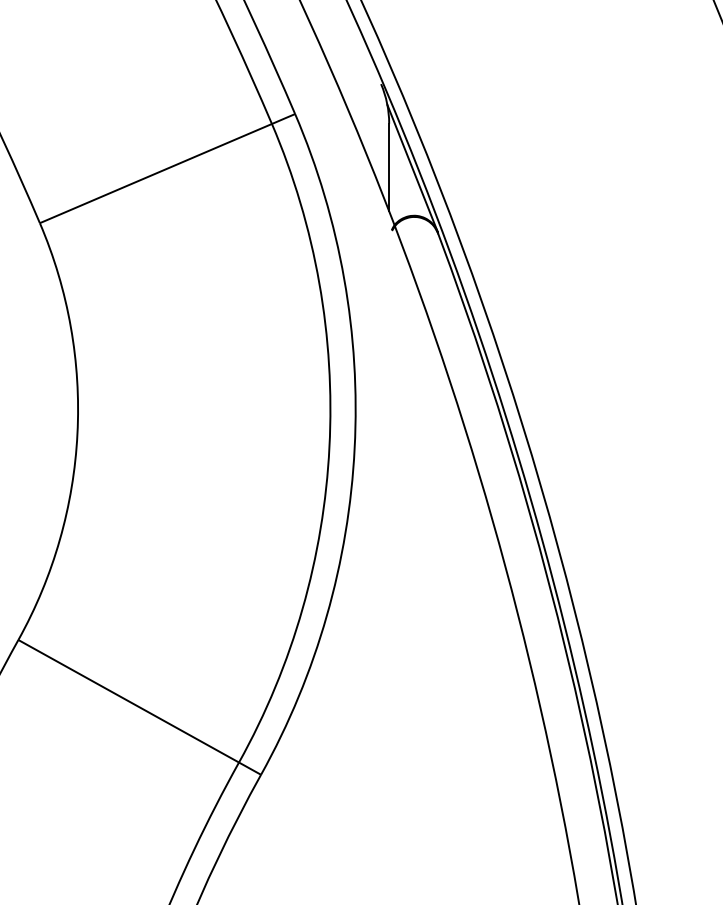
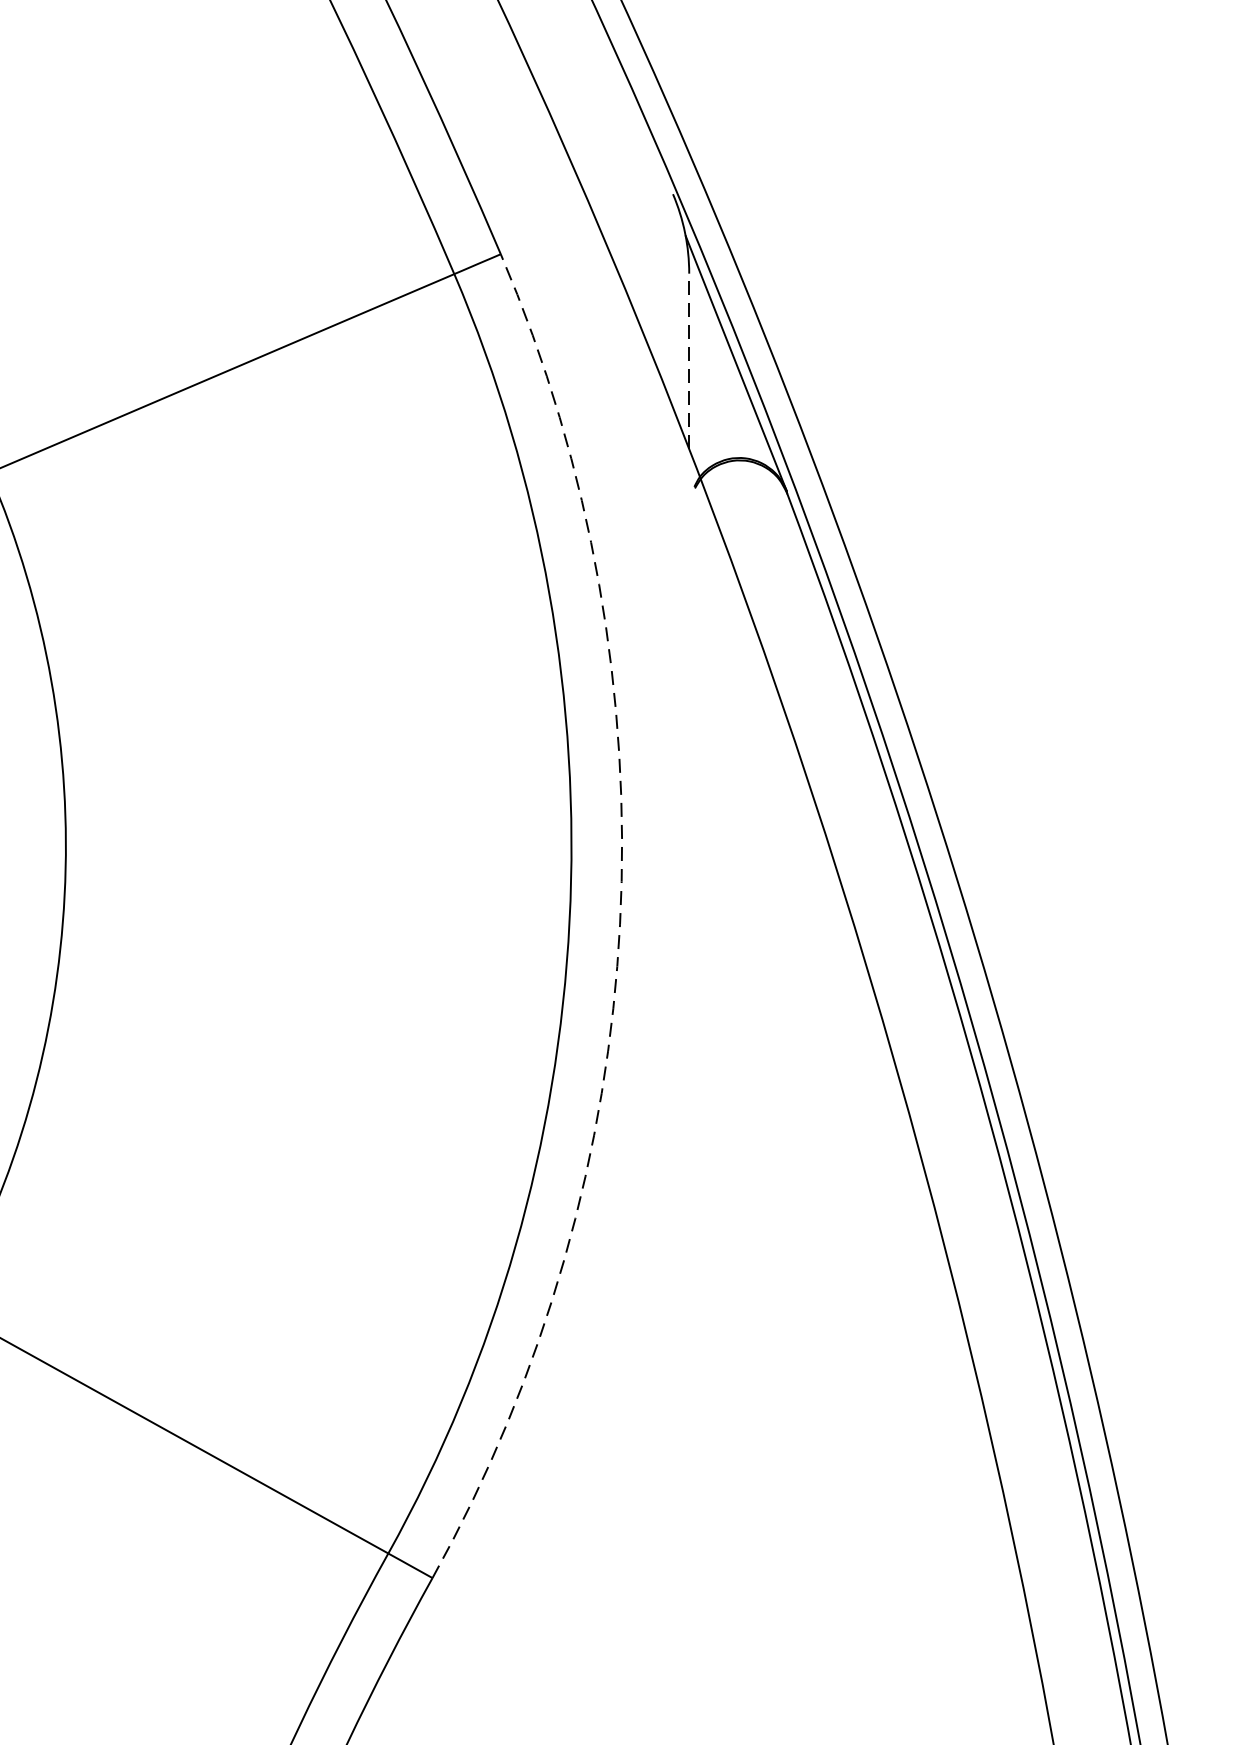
line: (389, 167) -> (689, 361), solid -> dashed
arc: (354, 448) -> (619, 924), solid -> dashed

